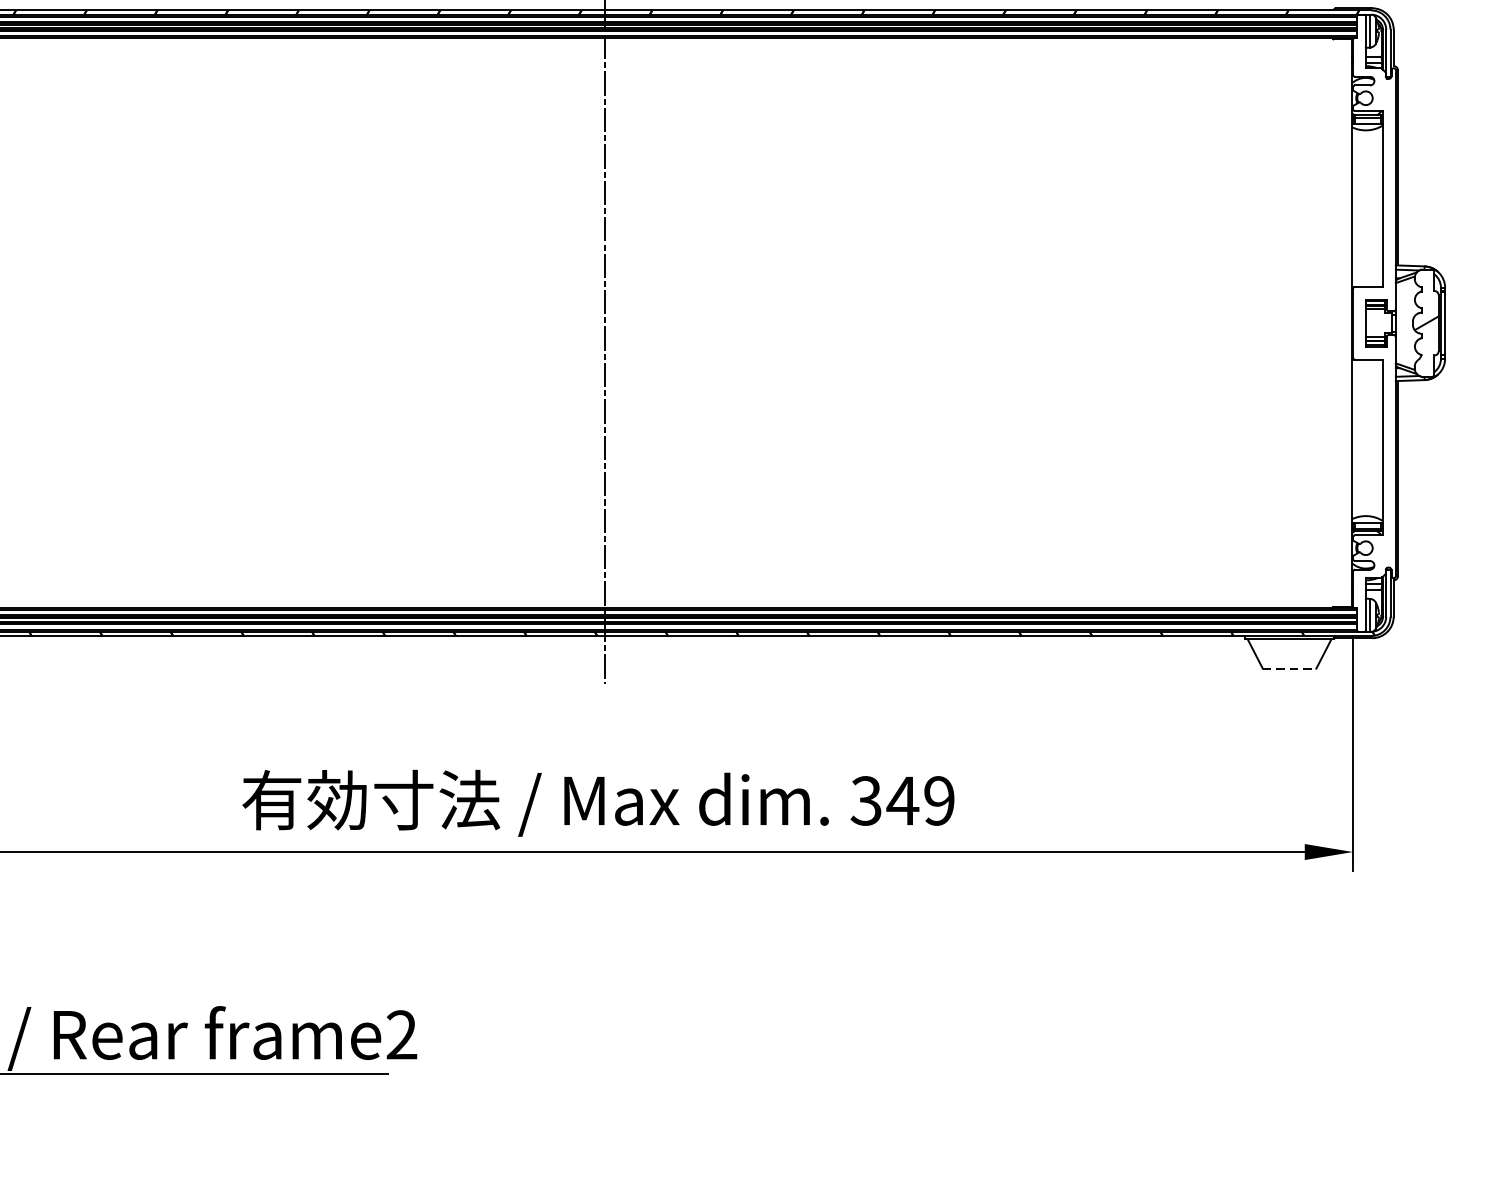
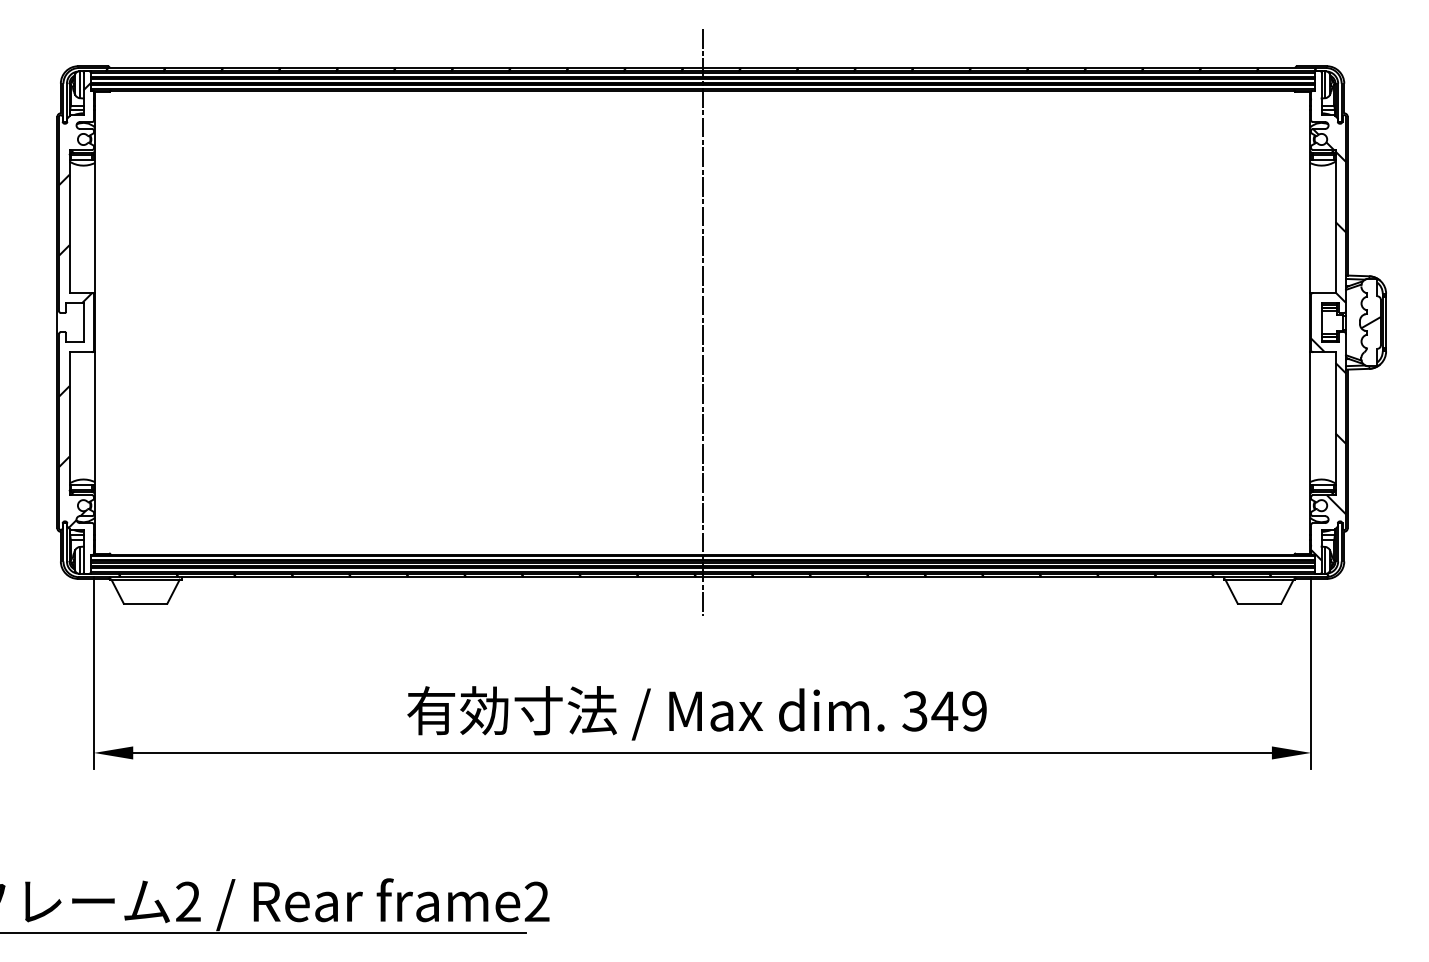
hatch: (1374, 350) -> (1328, 344), added
line: (1289, 668) -> (1259, 603), dashed -> solid

